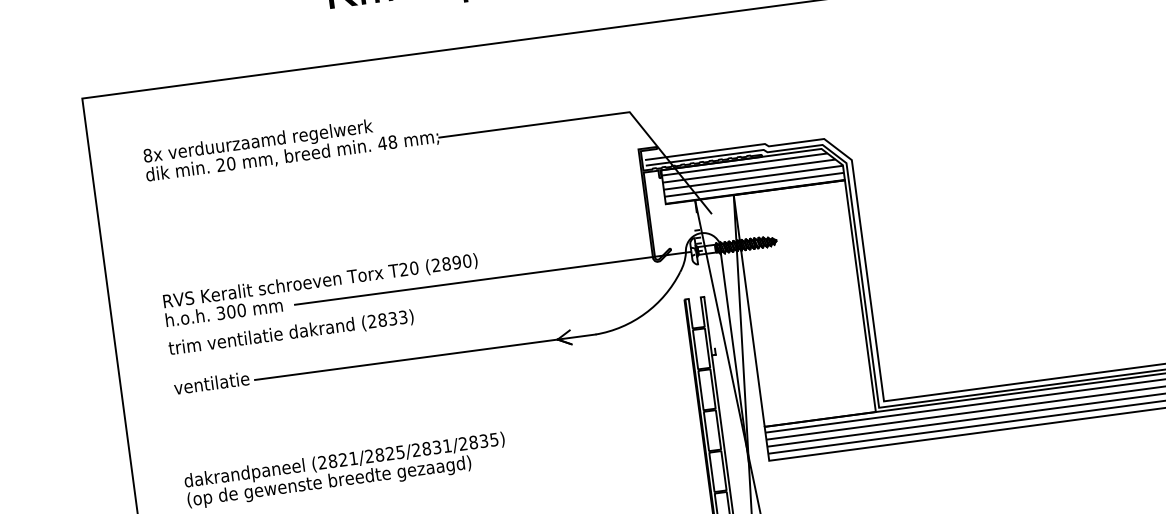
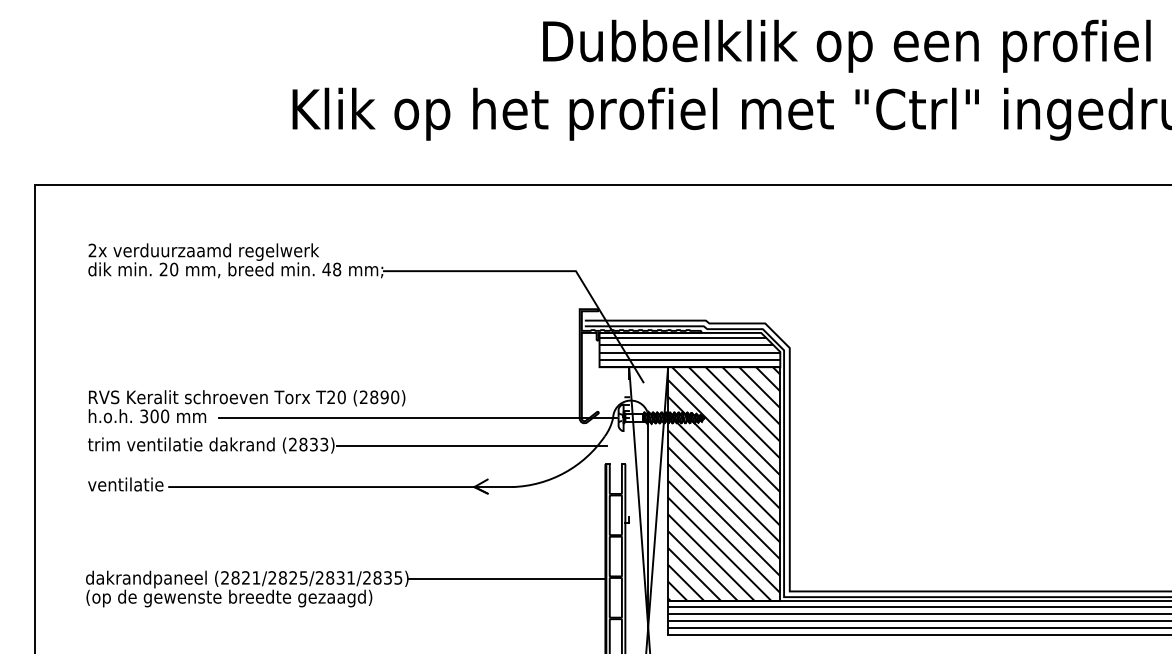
text: (147, 155) -> (92, 250), 8x -> 2x
line: (549, 299) -> (471, 446), added
hatch: (805, 303) -> (724, 483), added
line: (601, 426) -> (506, 579), added

